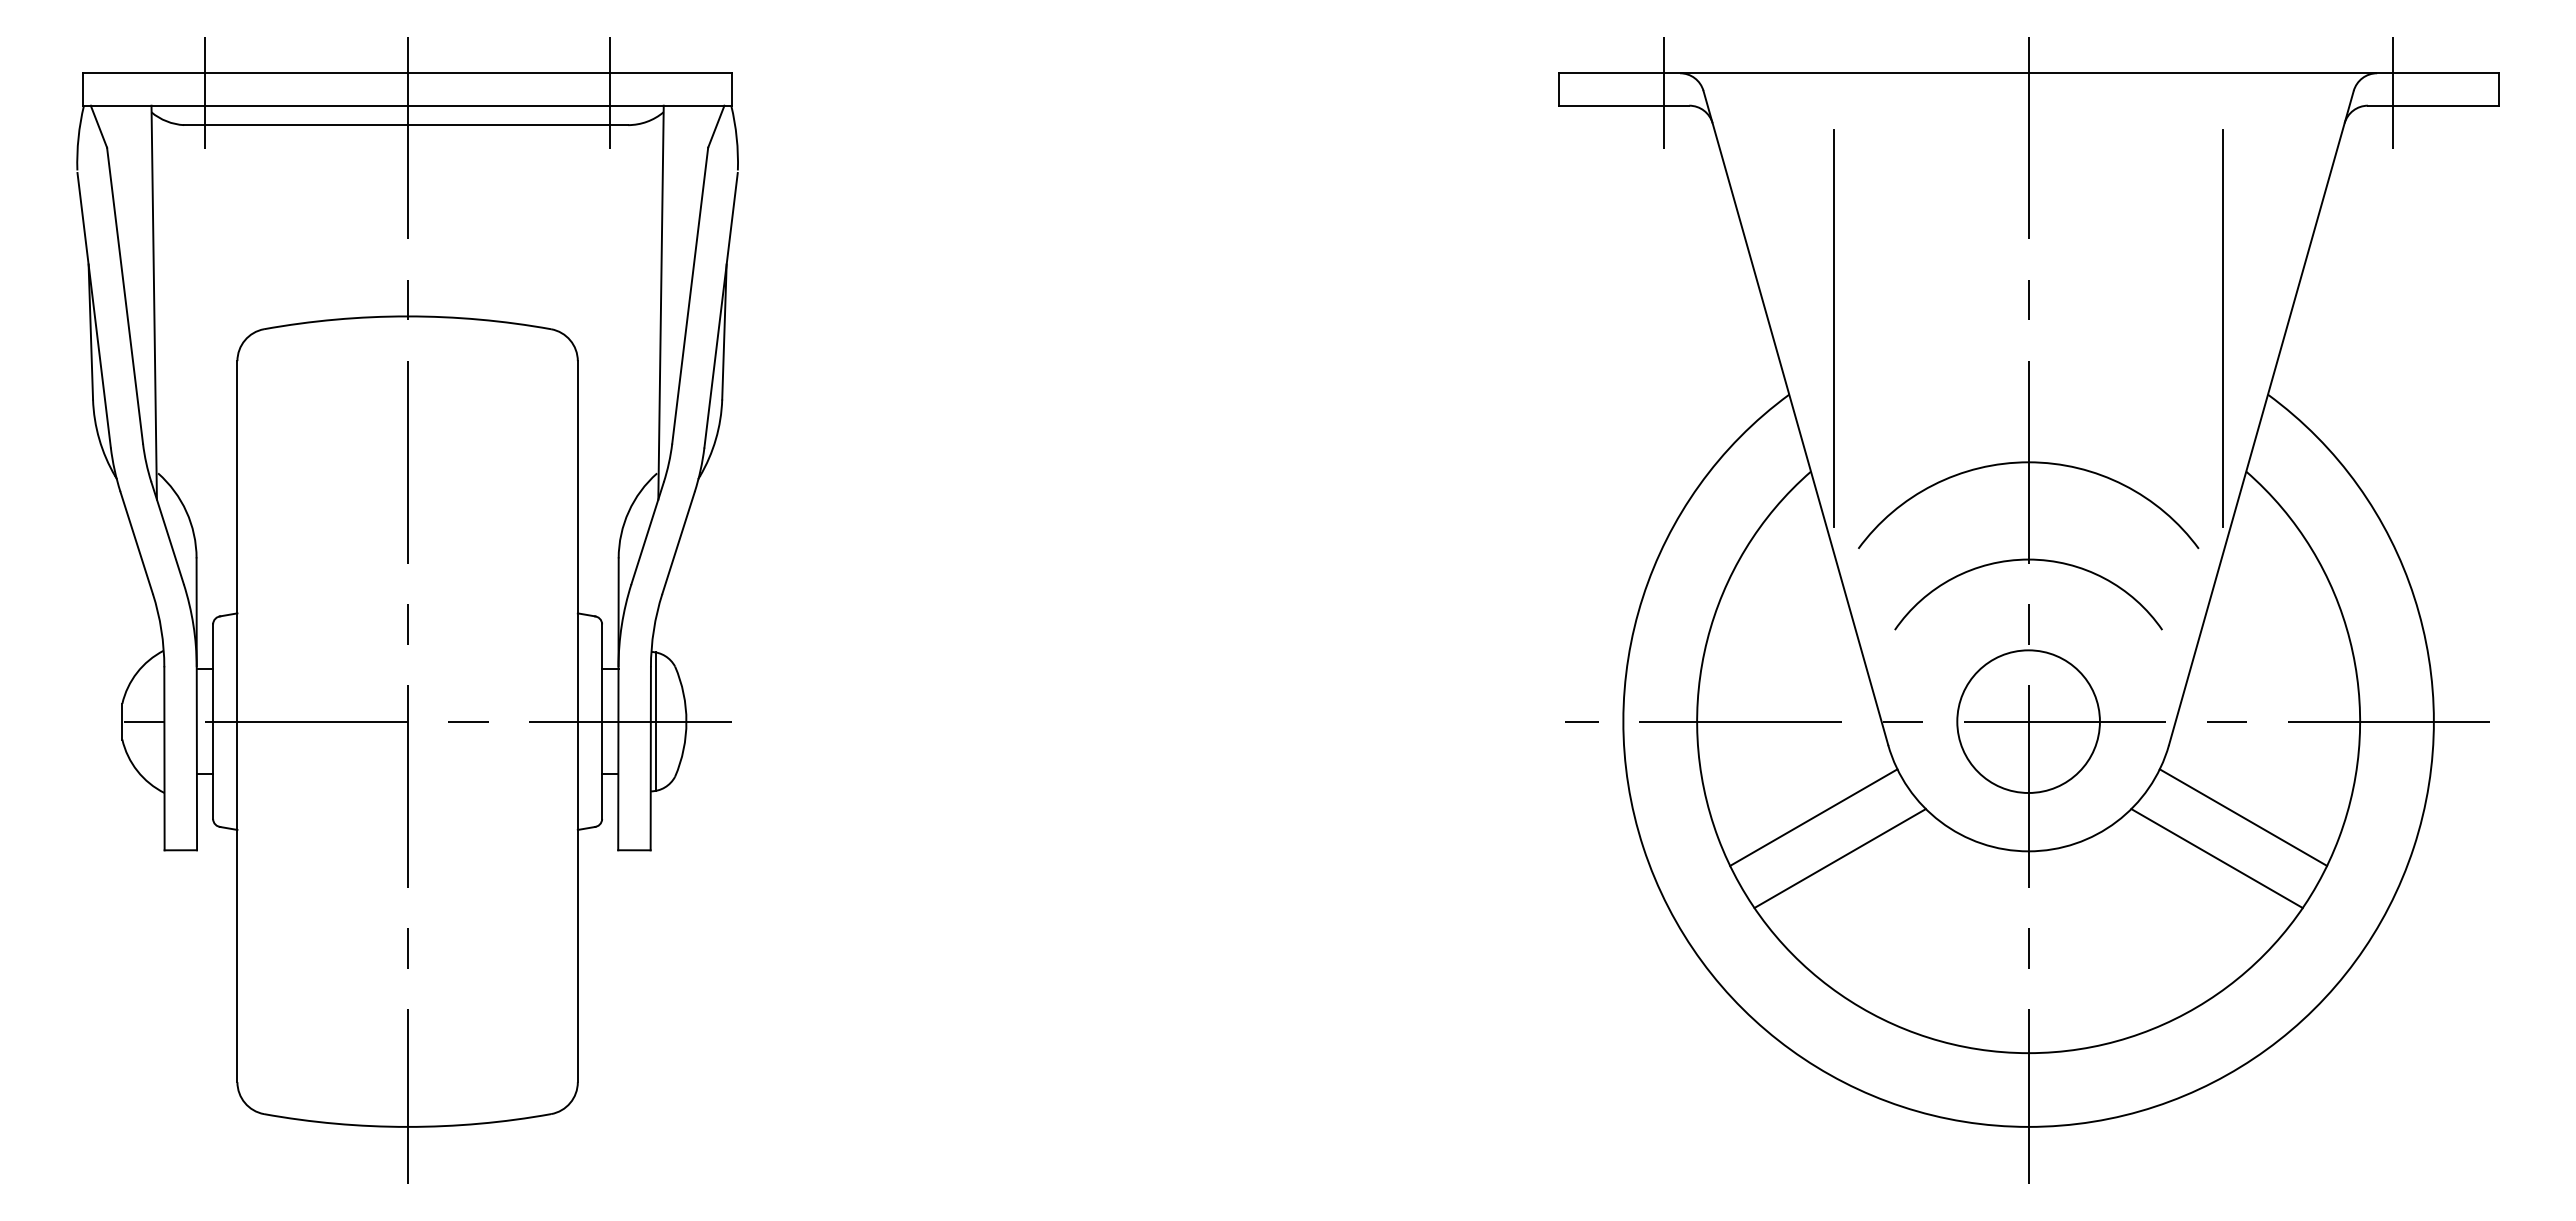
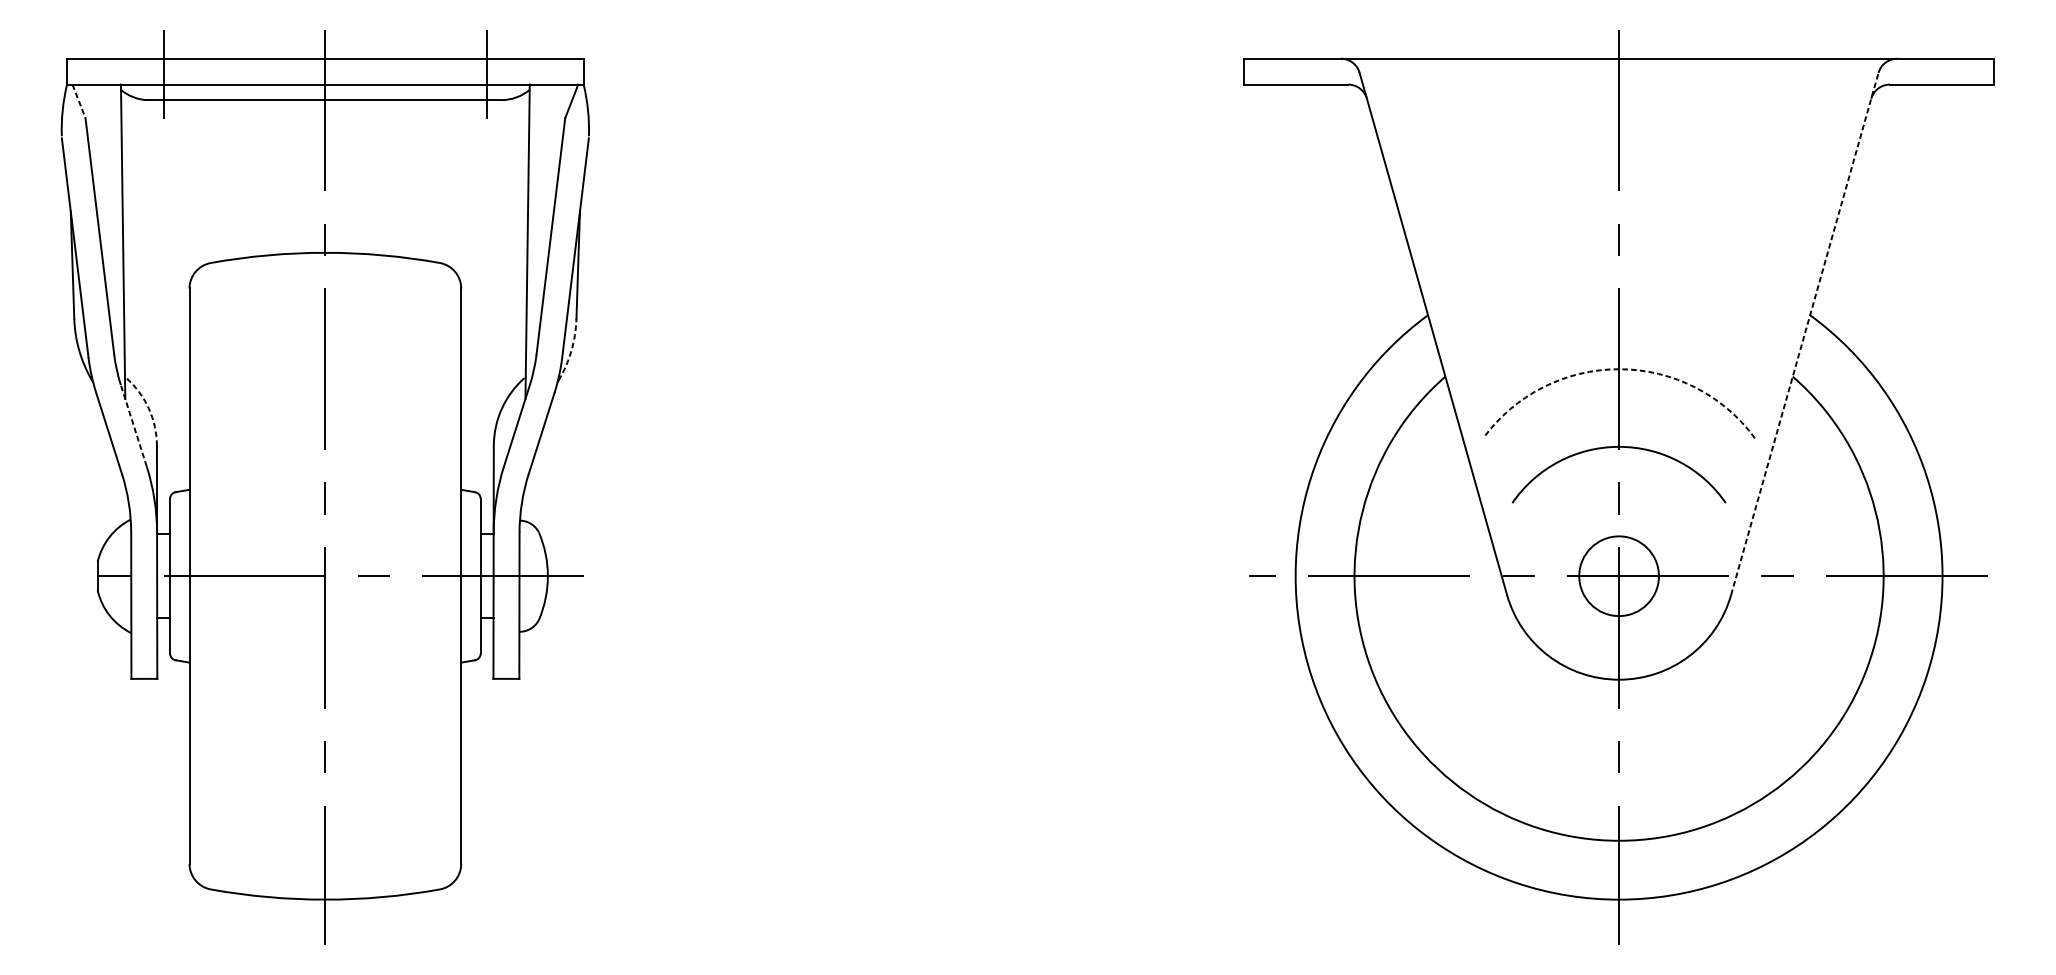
line: (1663, 92) -> (1327, 74), removed
line: (2393, 92) -> (1910, 74), removed
line: (98, 126) -> (78, 101), solid -> dashed
line: (1834, 328) -> (1464, 262), removed
line: (2223, 328) -> (1774, 262), removed
line: (2261, 418) -> (1804, 334), solid -> dashed
arc: (715, 439) -> (571, 351), solid -> dashed
arc: (2028, 462) -> (1618, 369), solid -> dashed
arc: (186, 511) -> (148, 408), solid -> dashed
line: (167, 533) -> (133, 426), solid -> dashed
line: (655, 721) -> (523, 576), removed
circle: (2028, 721) -> (1618, 576), size x0.7
line: (1813, 817) -> (1447, 652), removed
line: (2243, 817) -> (1790, 652), removed
line: (1839, 858) -> (1468, 685), removed
line: (2216, 858) -> (1769, 685), removed

